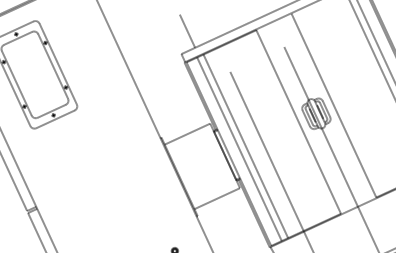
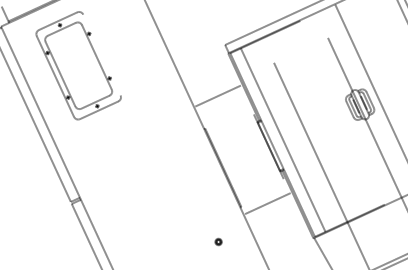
line: (186, 30) -> (230, 21), removed
line: (57, 63) -> (101, 54), removed
line: (298, 121) -> (342, 112), removed
line: (186, 133) -> (217, 95), moved
line: (245, 146) -> (289, 137), removed
line: (216, 198) -> (267, 203), moved

